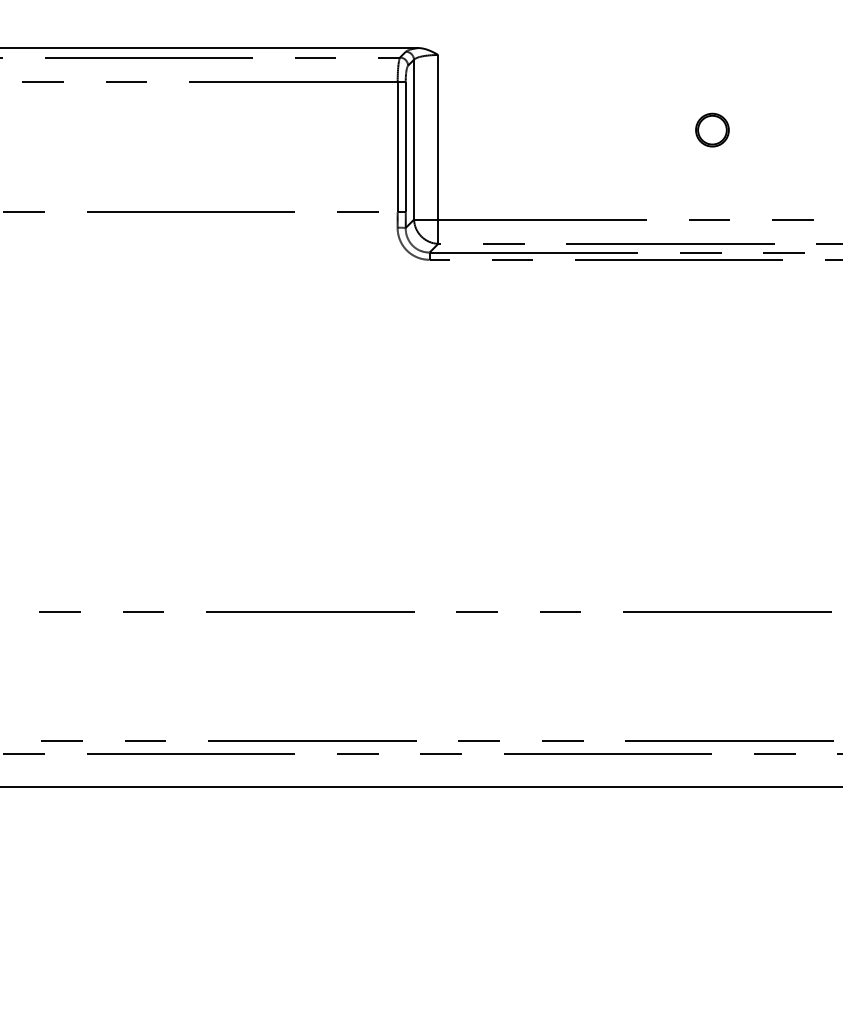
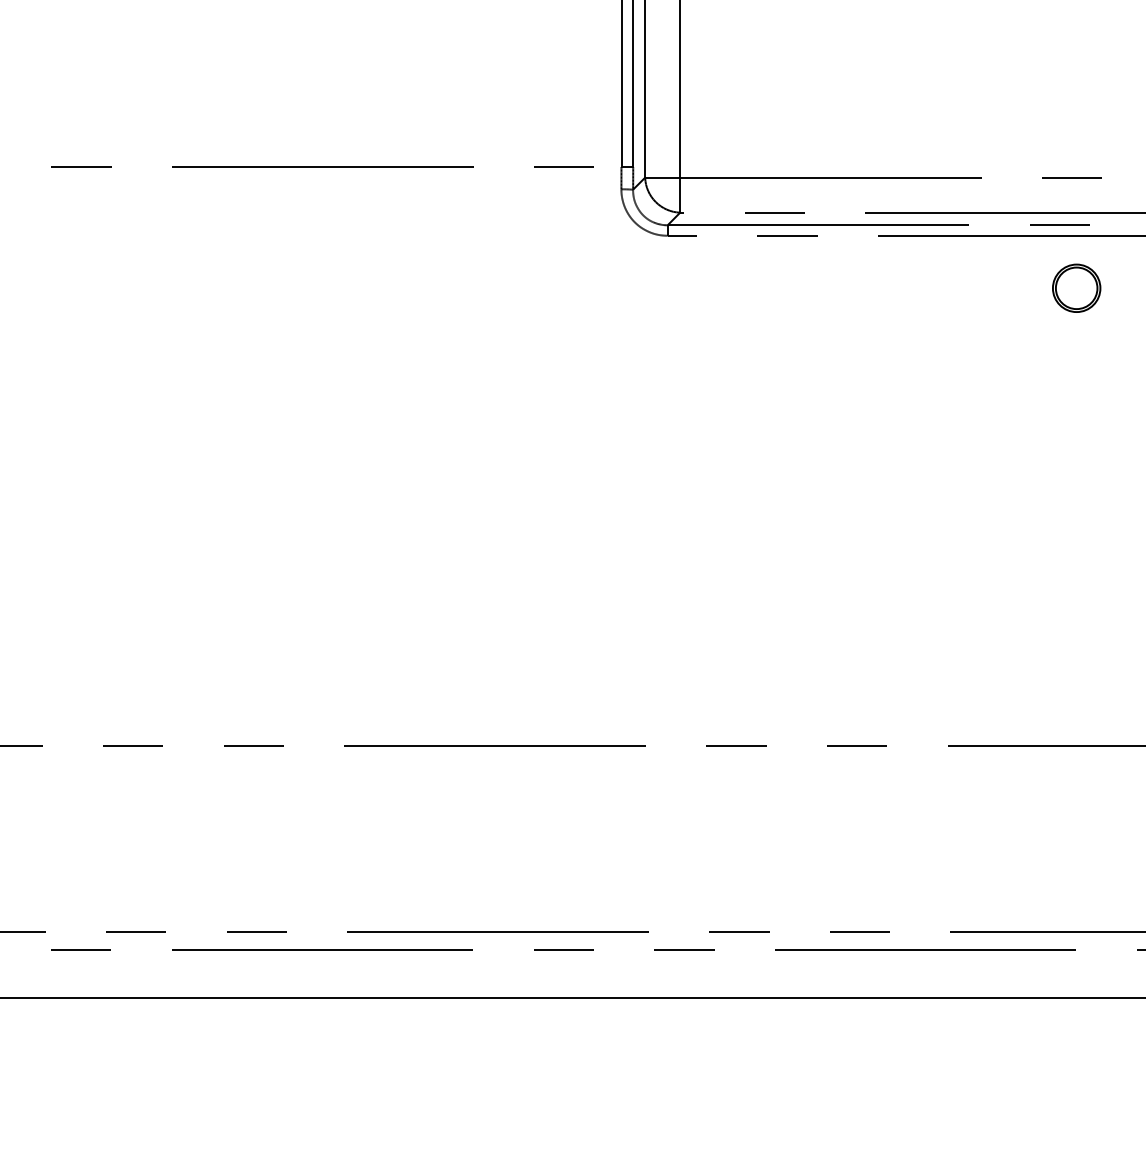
part: (712, 129) -> (1076, 287), moved

